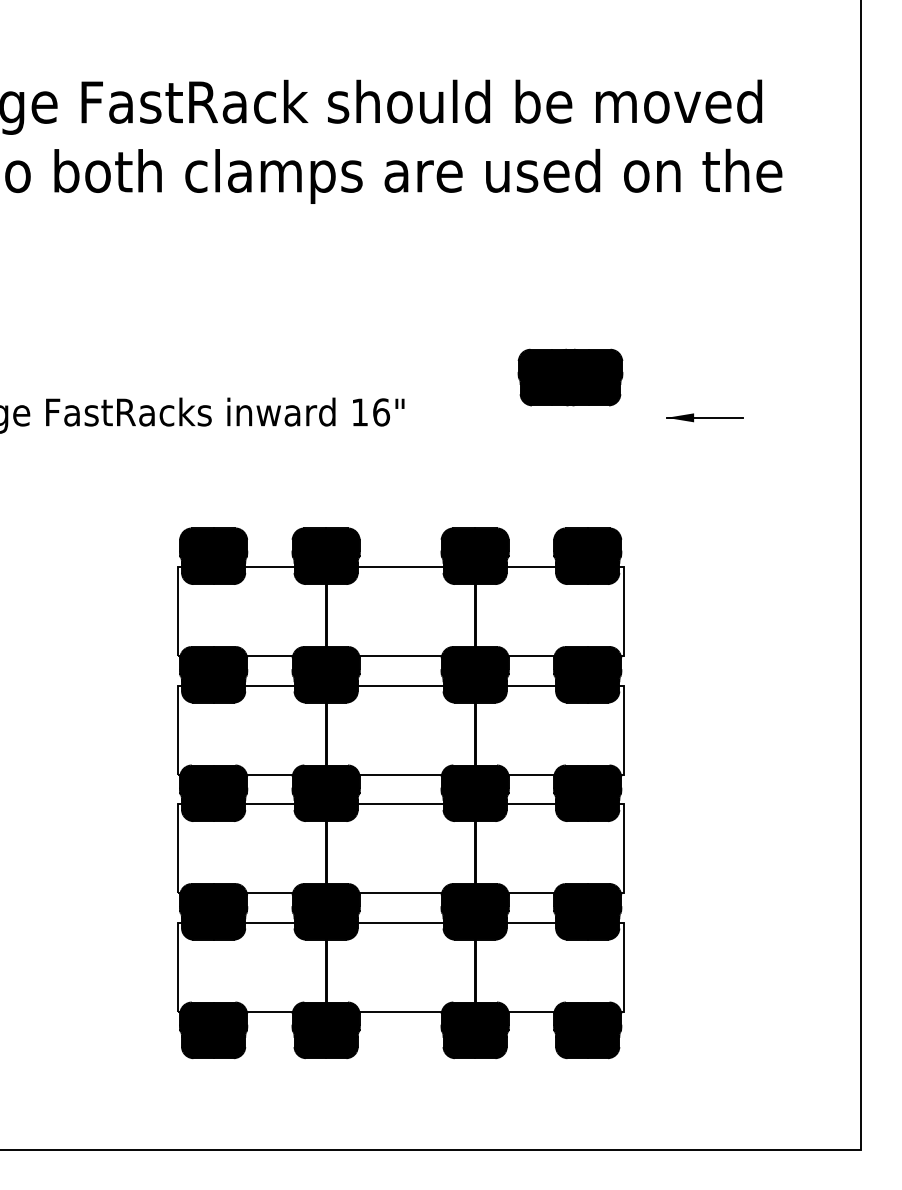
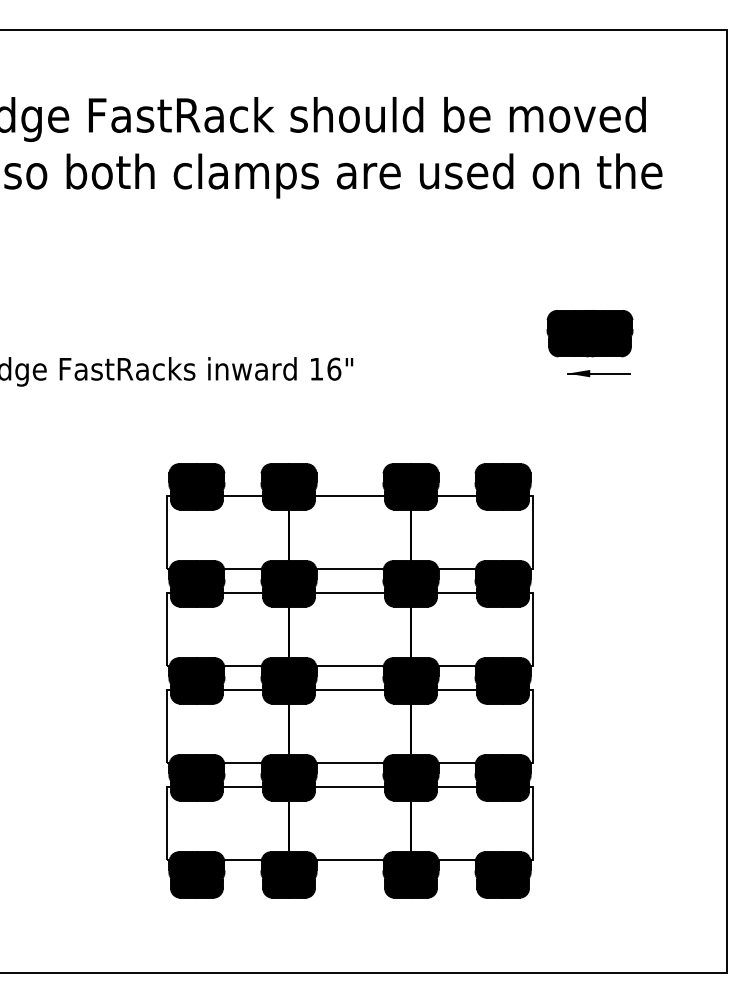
part: (569, 377) -> (589, 333), moved

